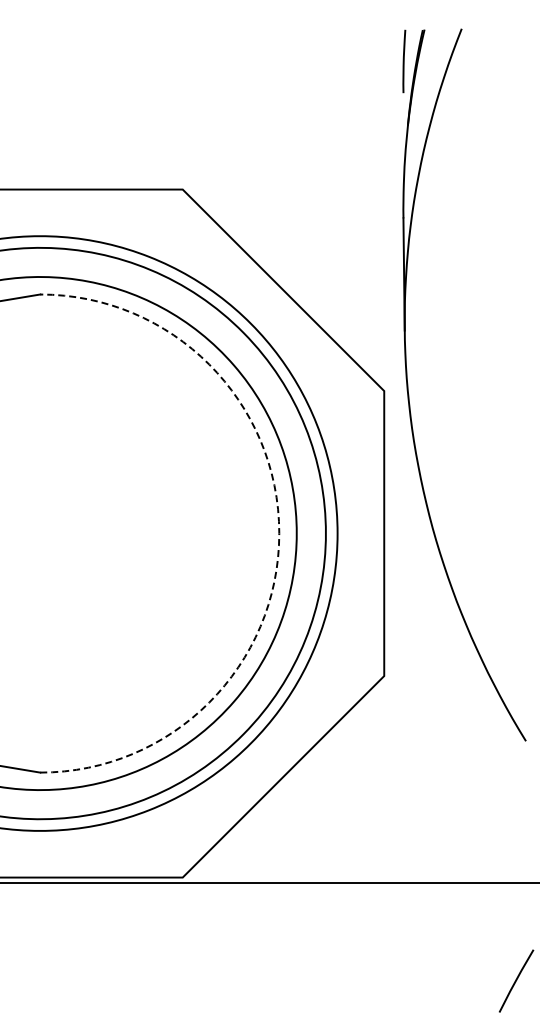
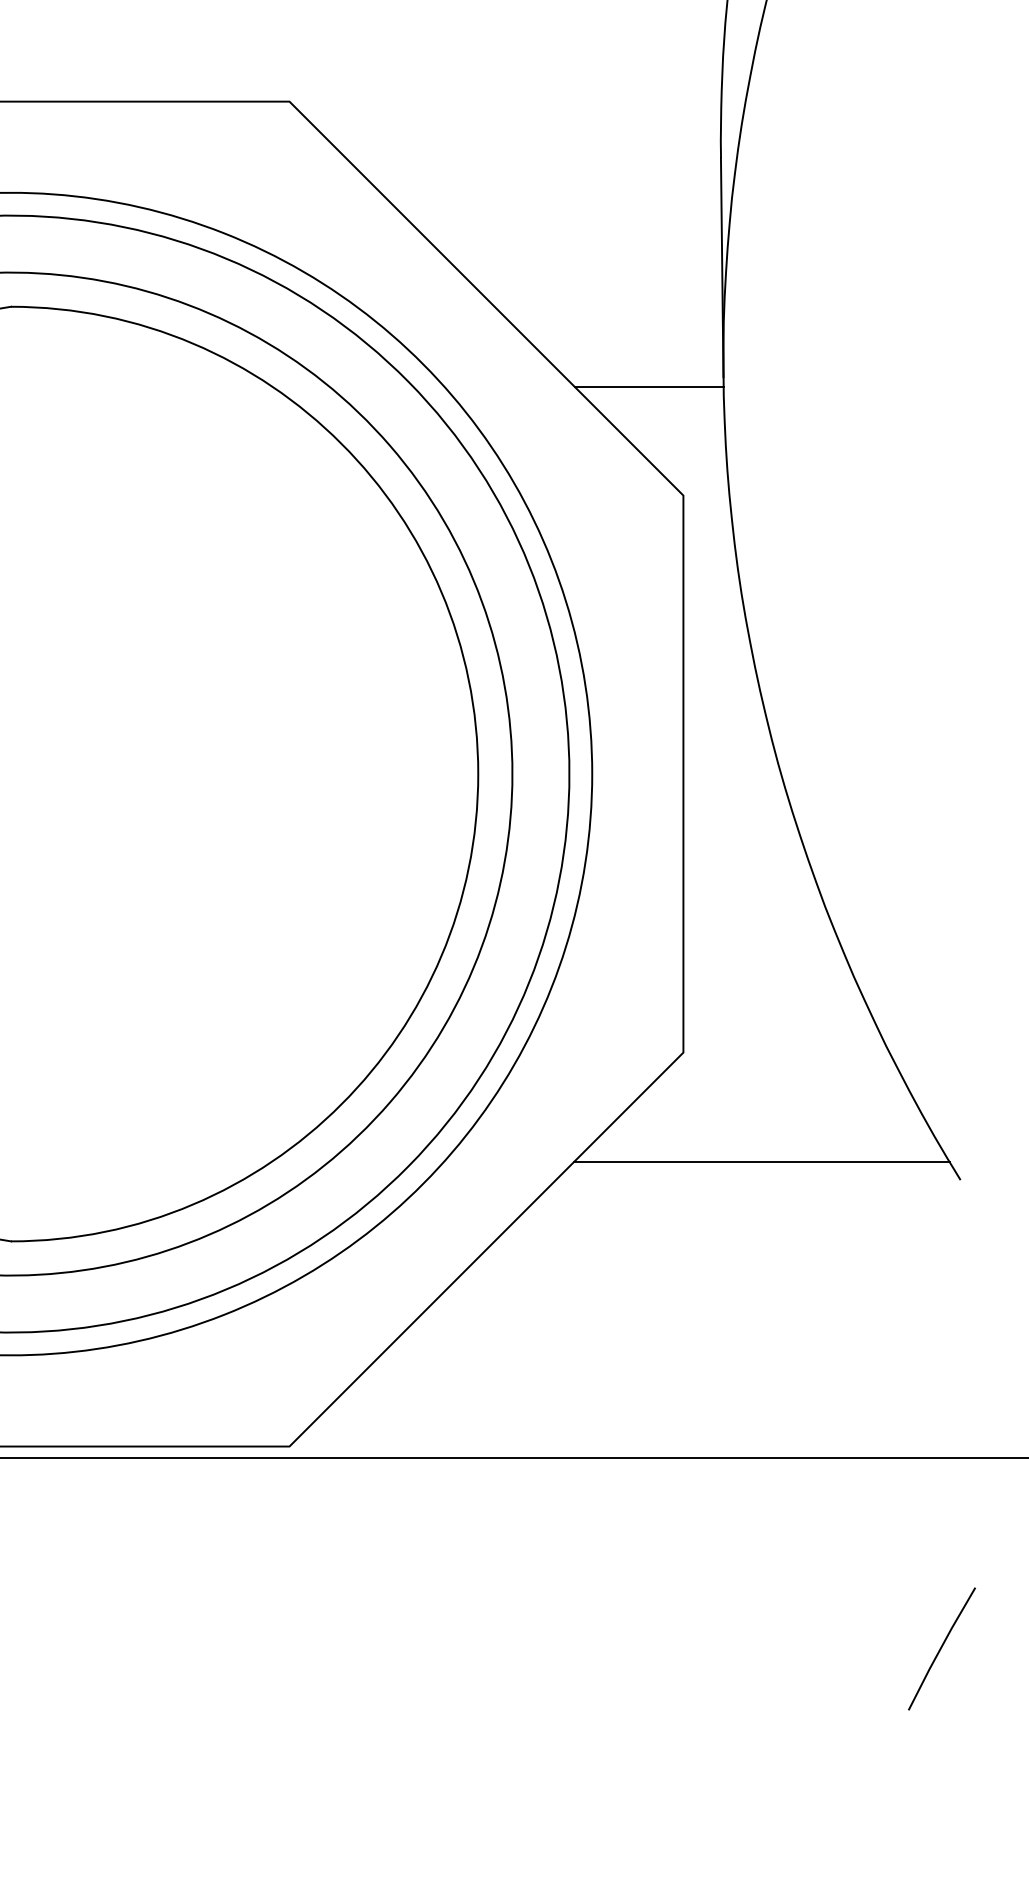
line: (366, 335) -> (648, 386), added
arc: (279, 533) -> (478, 773), dashed -> solid
line: (424, 732) -> (762, 1162), added

